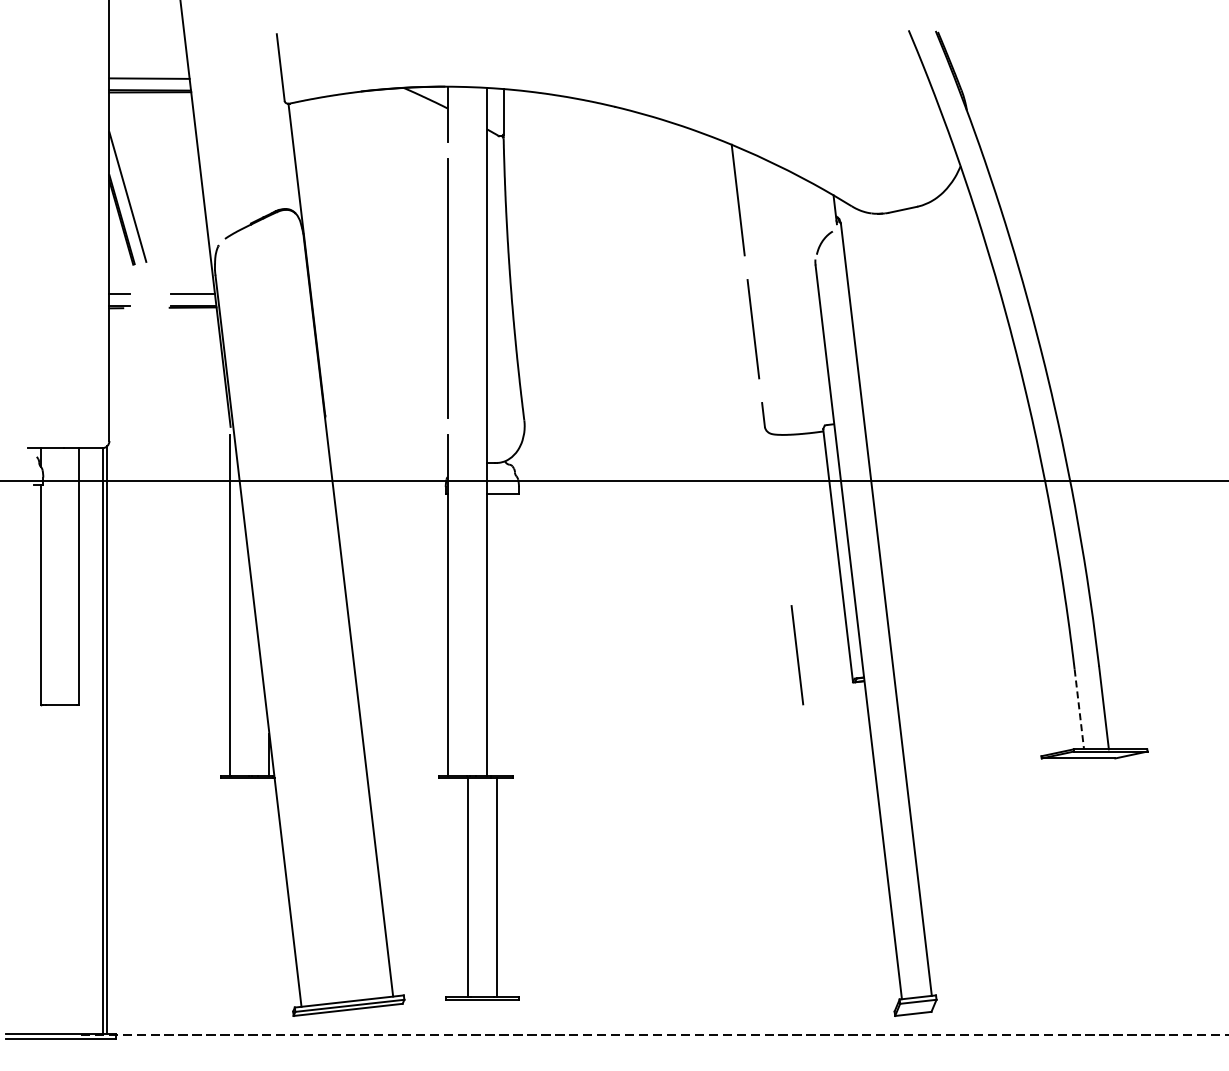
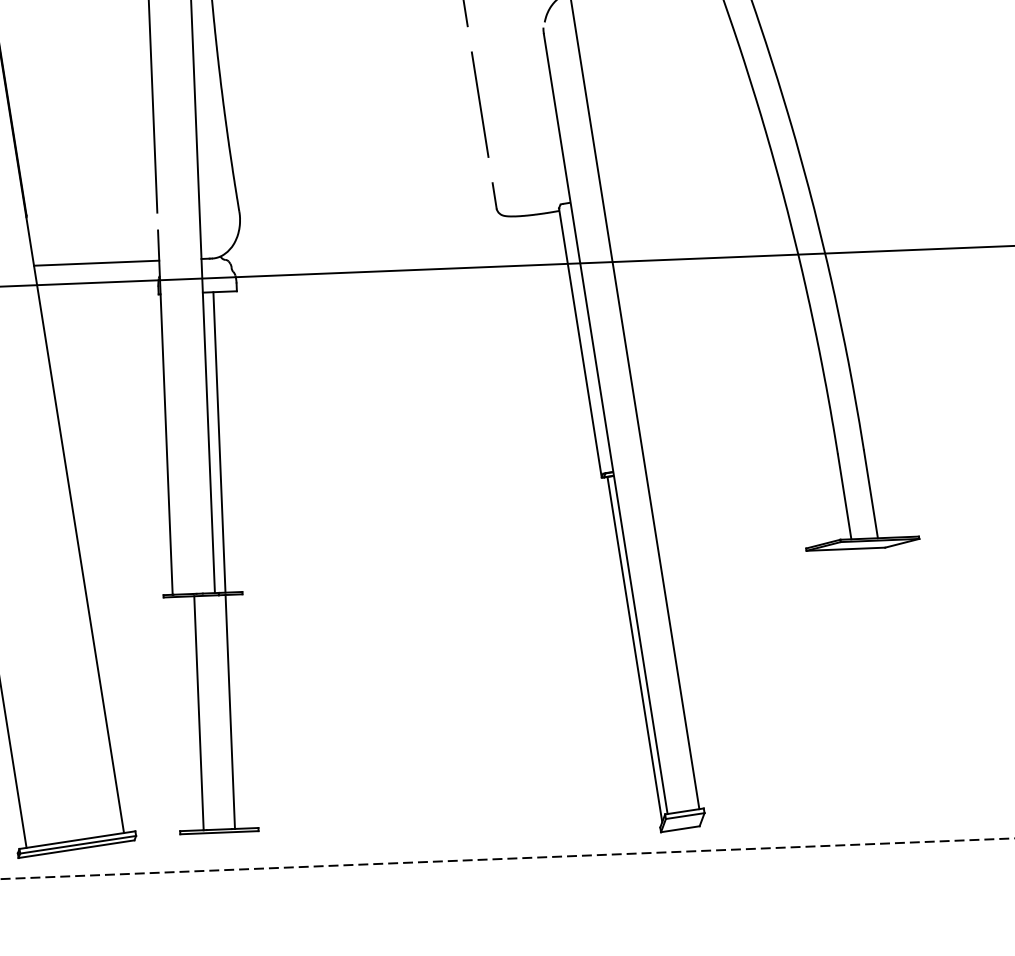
line: (388, 462) -> (96, 262), added
line: (497, 634) -> (219, 441), added
line: (797, 655) -> (541, 451), removed
line: (1079, 709) -> (844, 496), dashed -> solid
line: (877, 843) -> (634, 648), added

